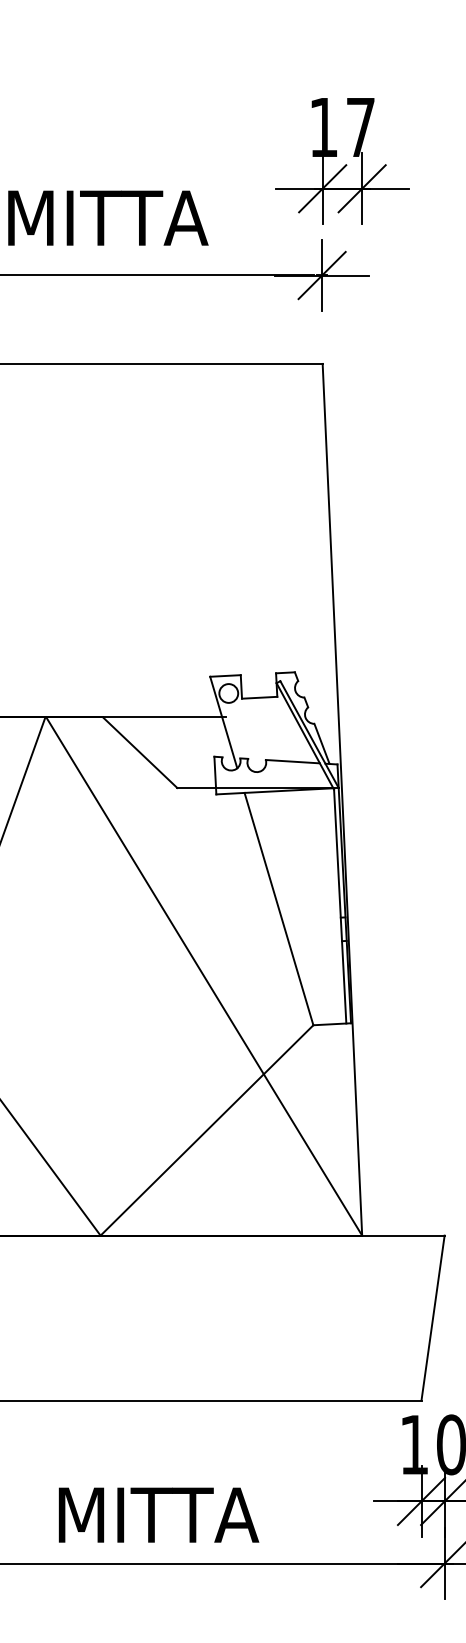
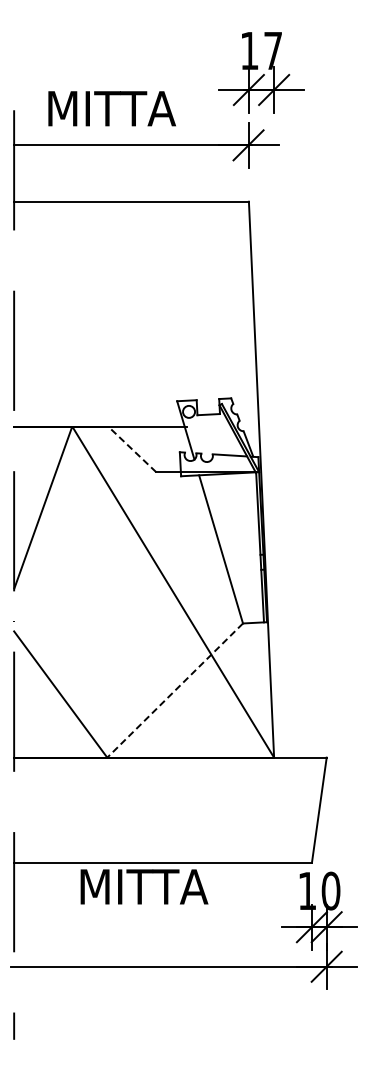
line: (140, 752) -> (132, 449), solid -> dashed
line: (205, 1130) -> (174, 690), solid -> dashed
text: (158, 1514) -> (144, 886), moved

